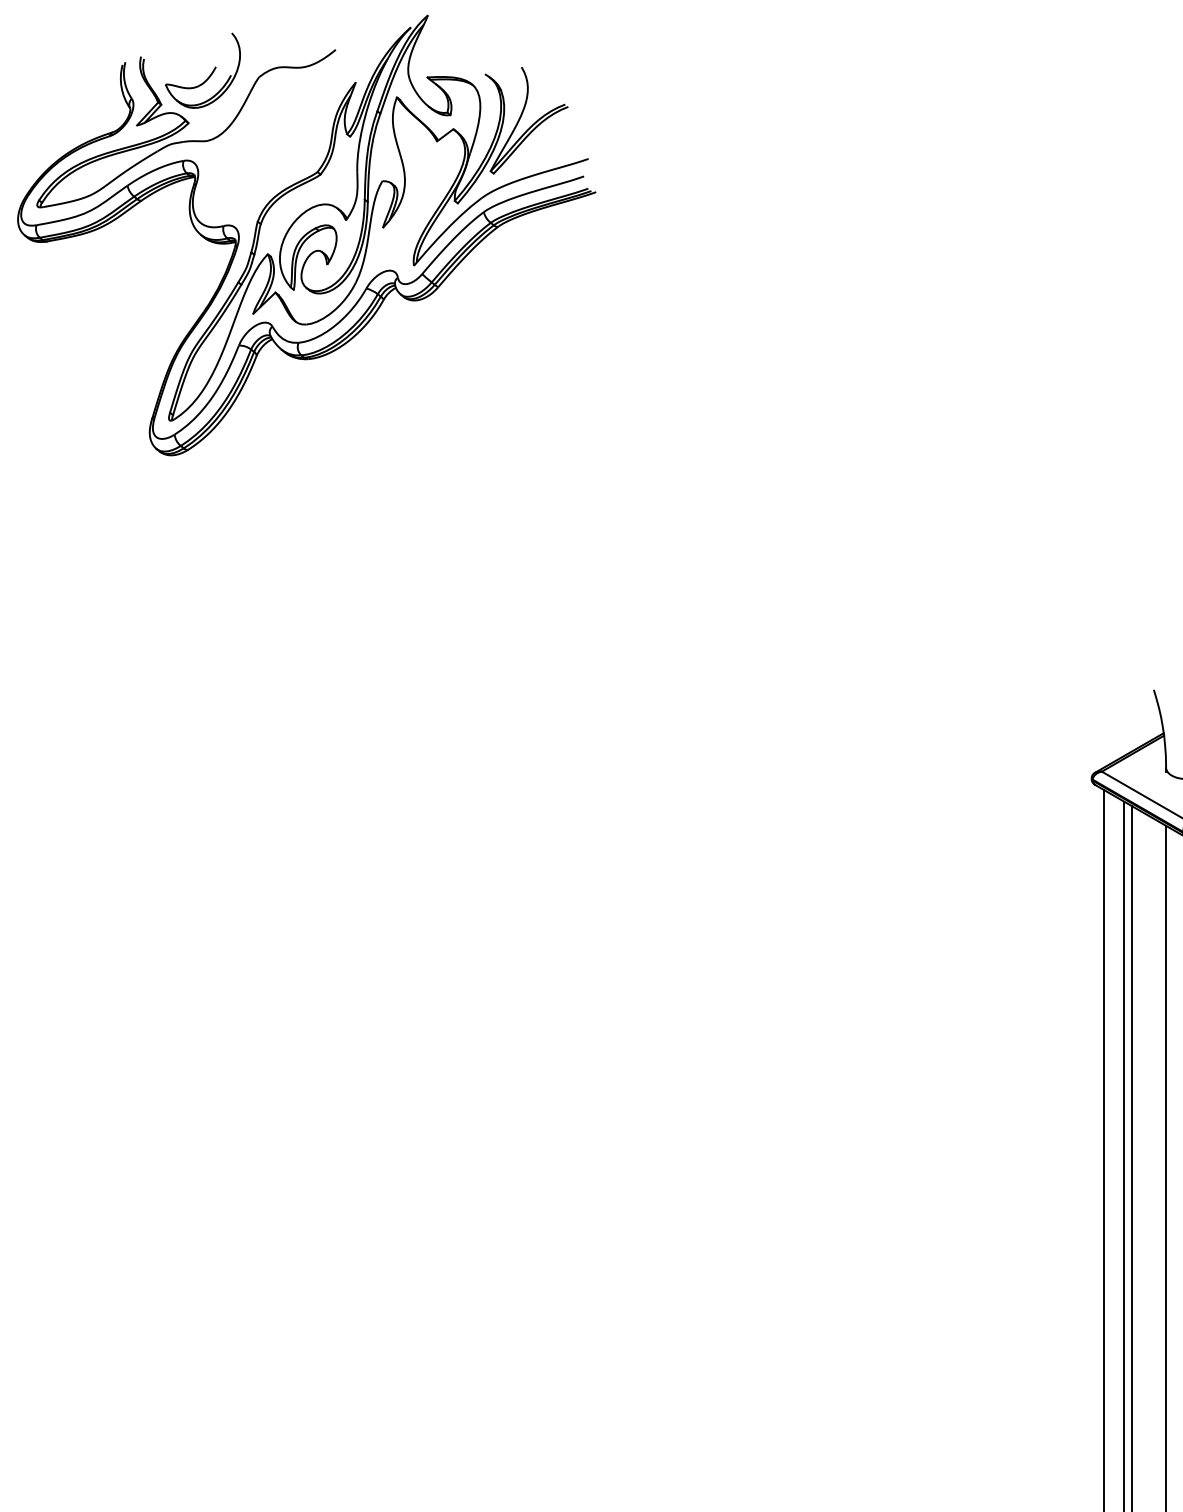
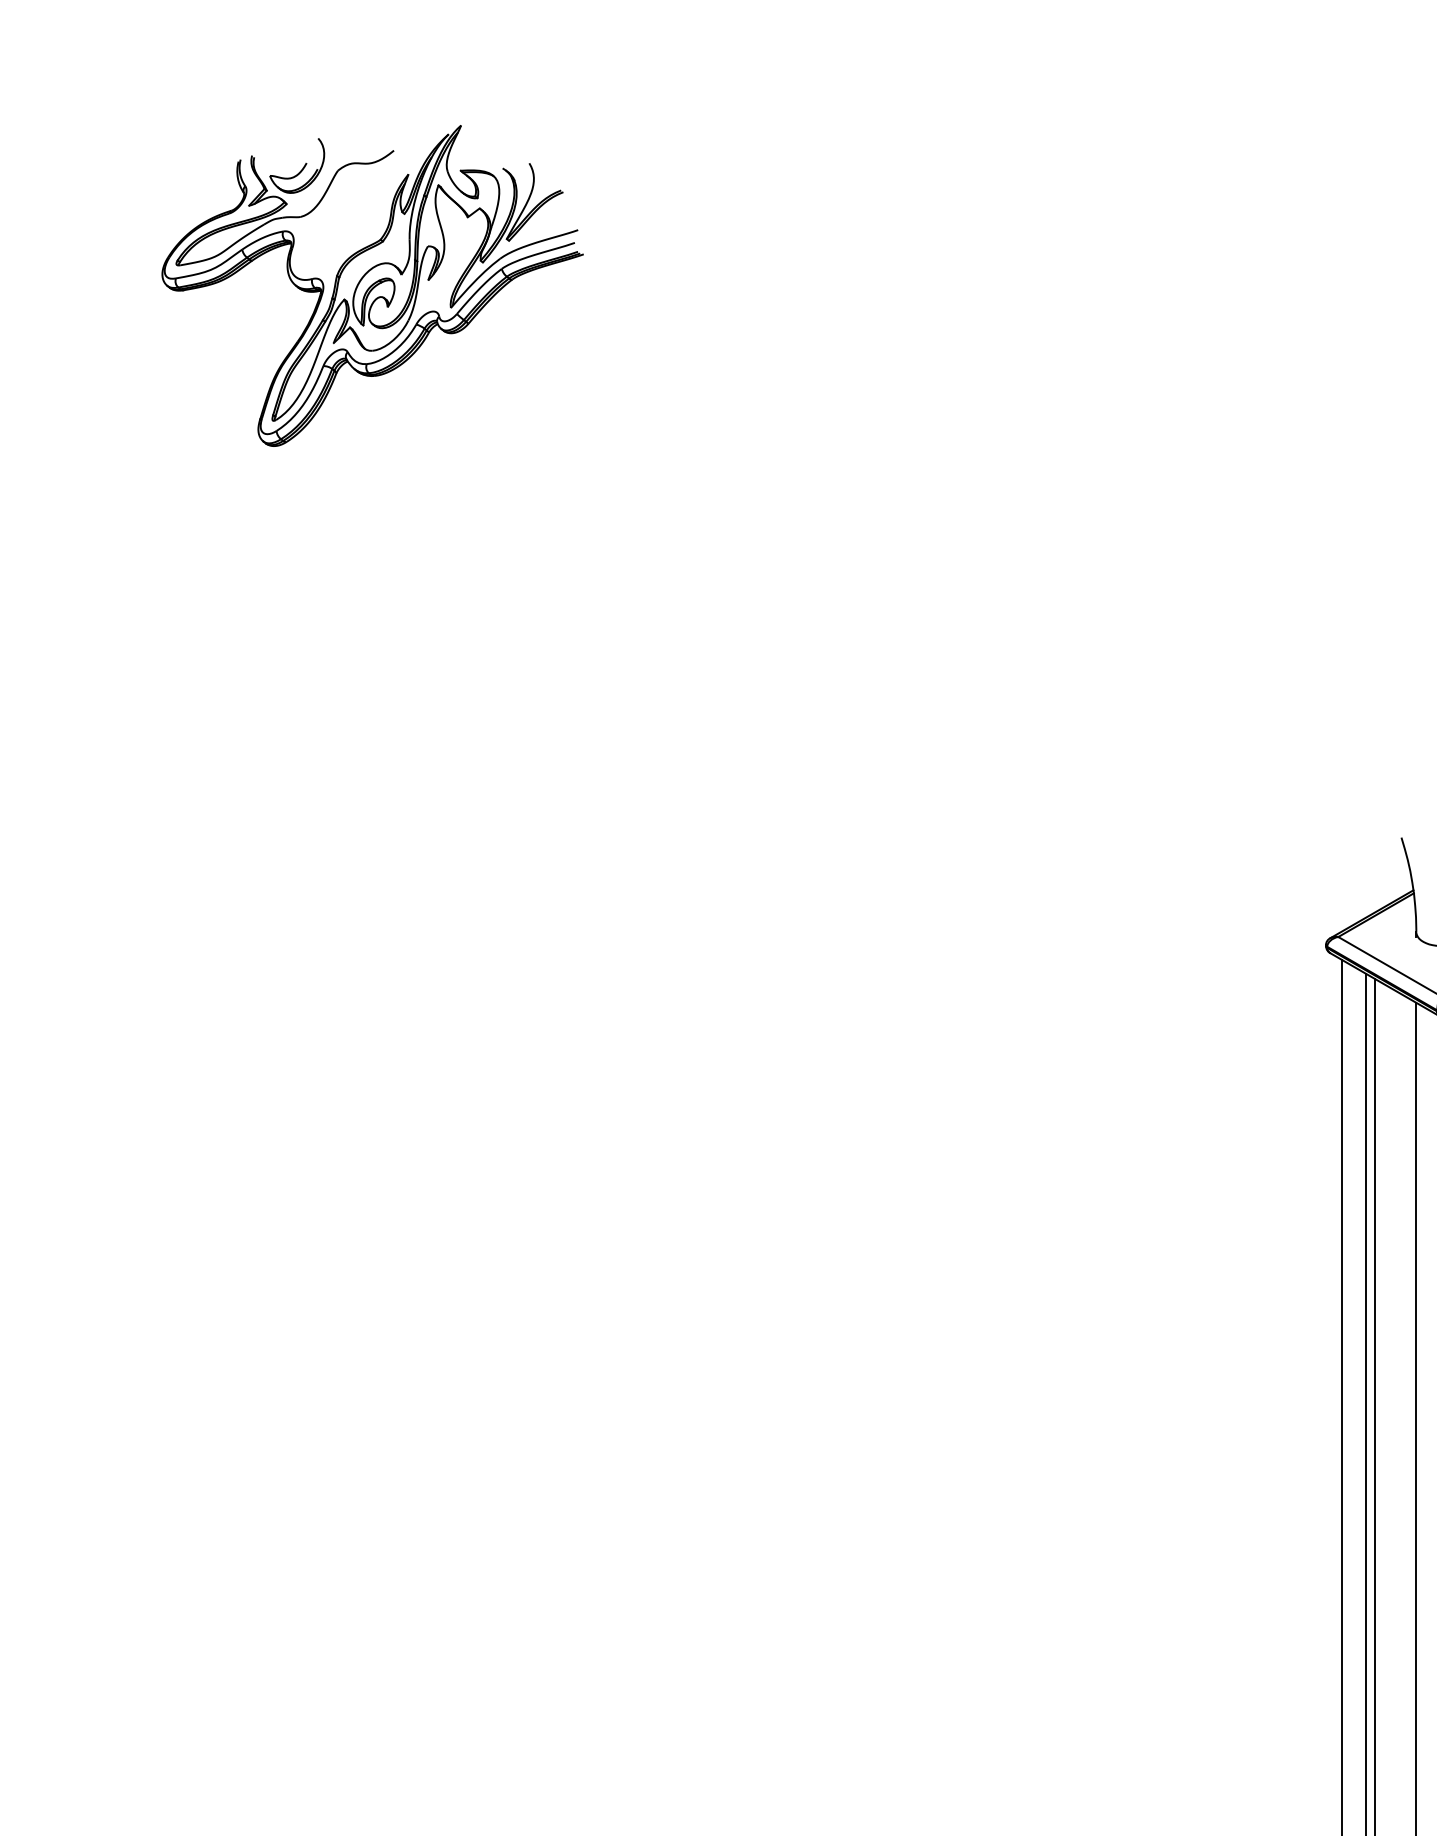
part: (306, 235) -> (372, 285), size x0.6

